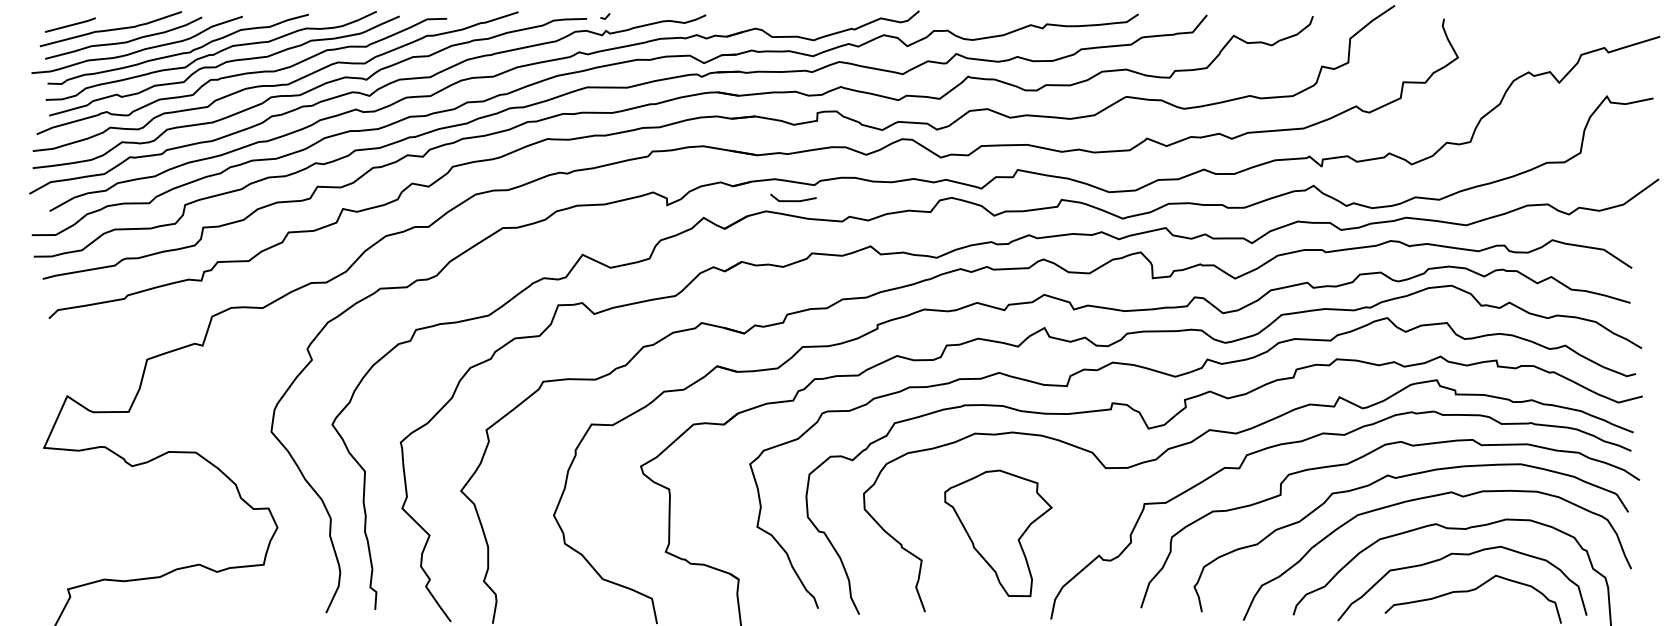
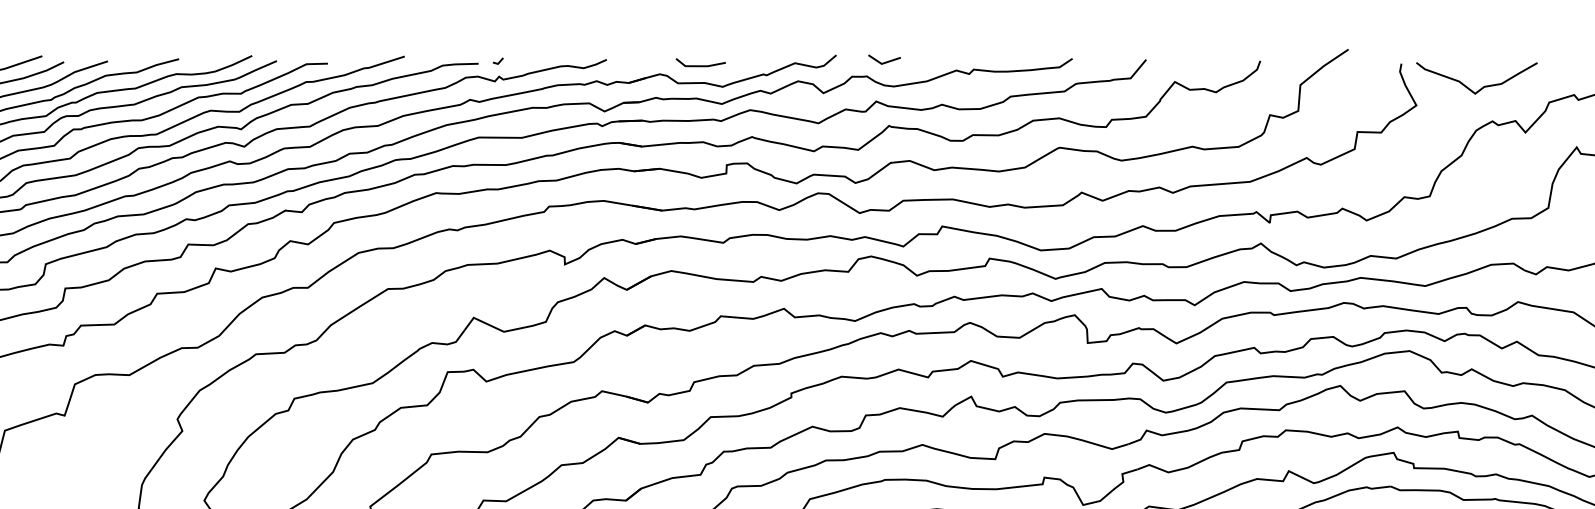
line: (965, 16) -> (886, 61), added
curve: (1517, 41) -> (1480, 88), added
line: (793, 200) -> (700, 65), moved

